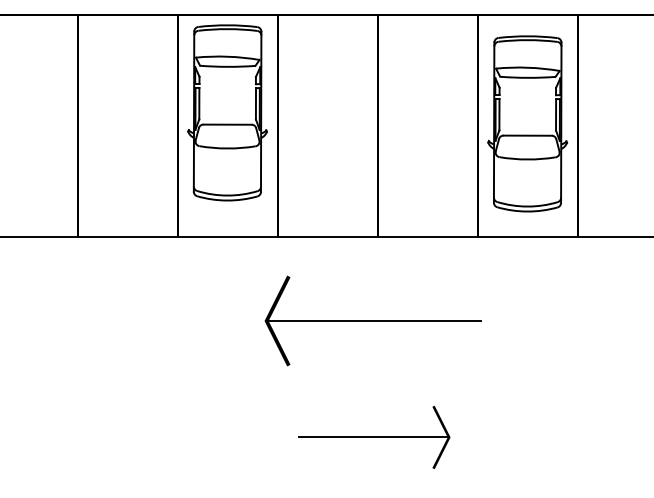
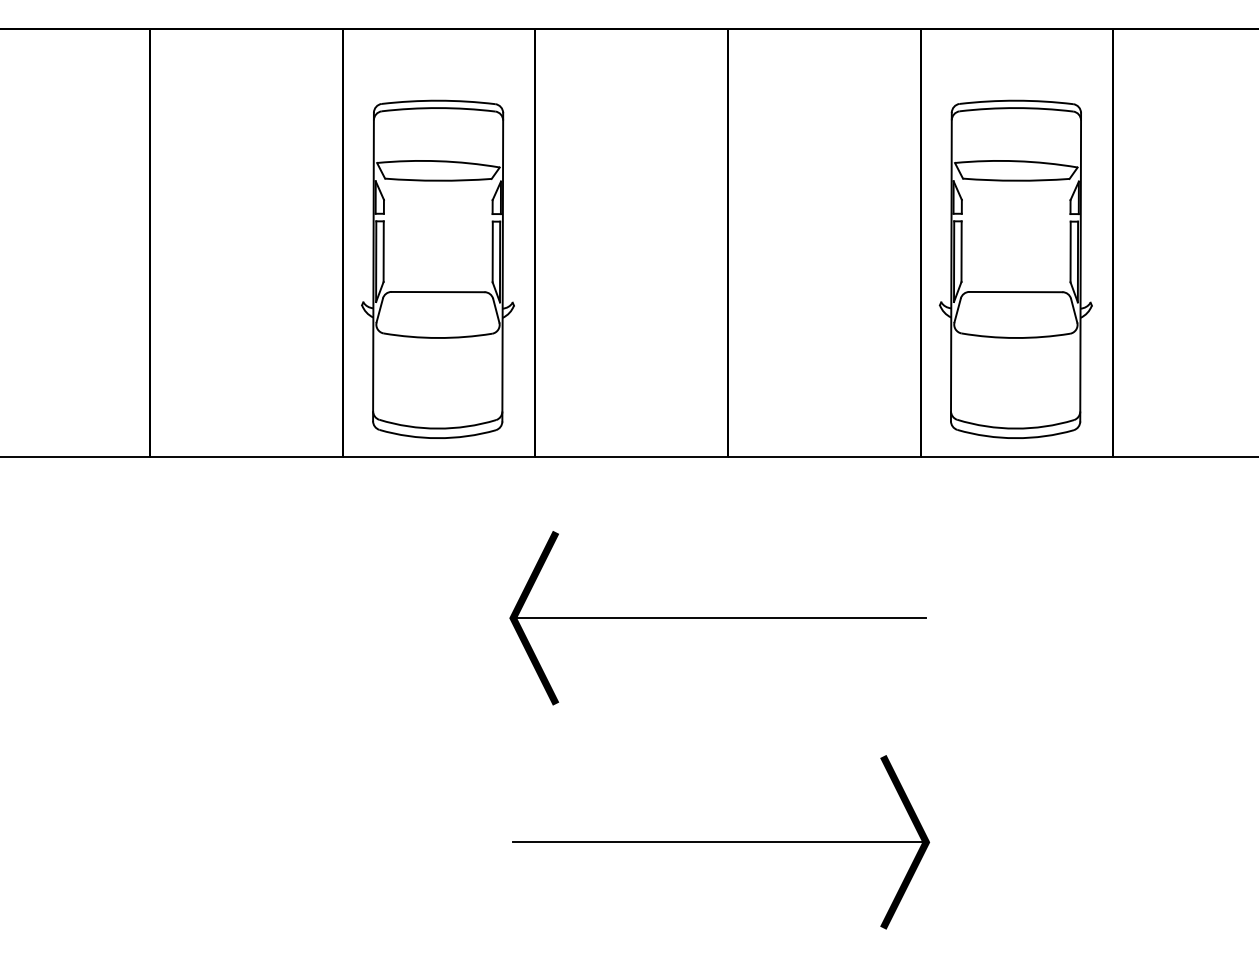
part: (227, 112) -> (437, 268), moved
part: (527, 123) -> (1015, 268), moved
part: (374, 437) -> (720, 842), size x1.43

